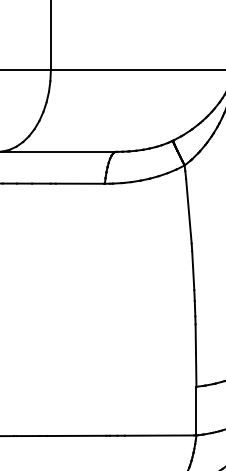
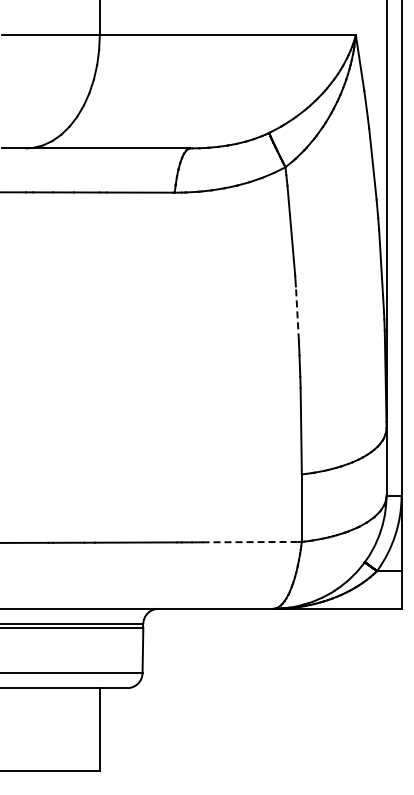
line: (193, 270) -> (297, 313), solid -> dashed
line: (159, 435) -> (250, 542), solid -> dashed

